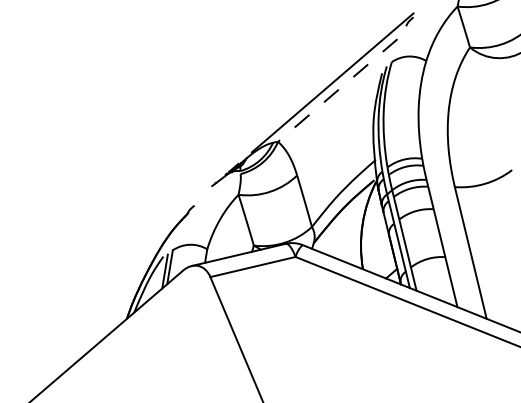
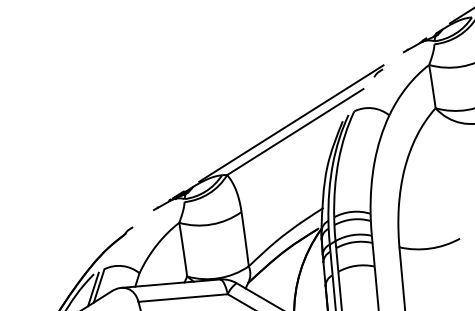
line: (337, 90) -> (295, 131), dashed -> solid

